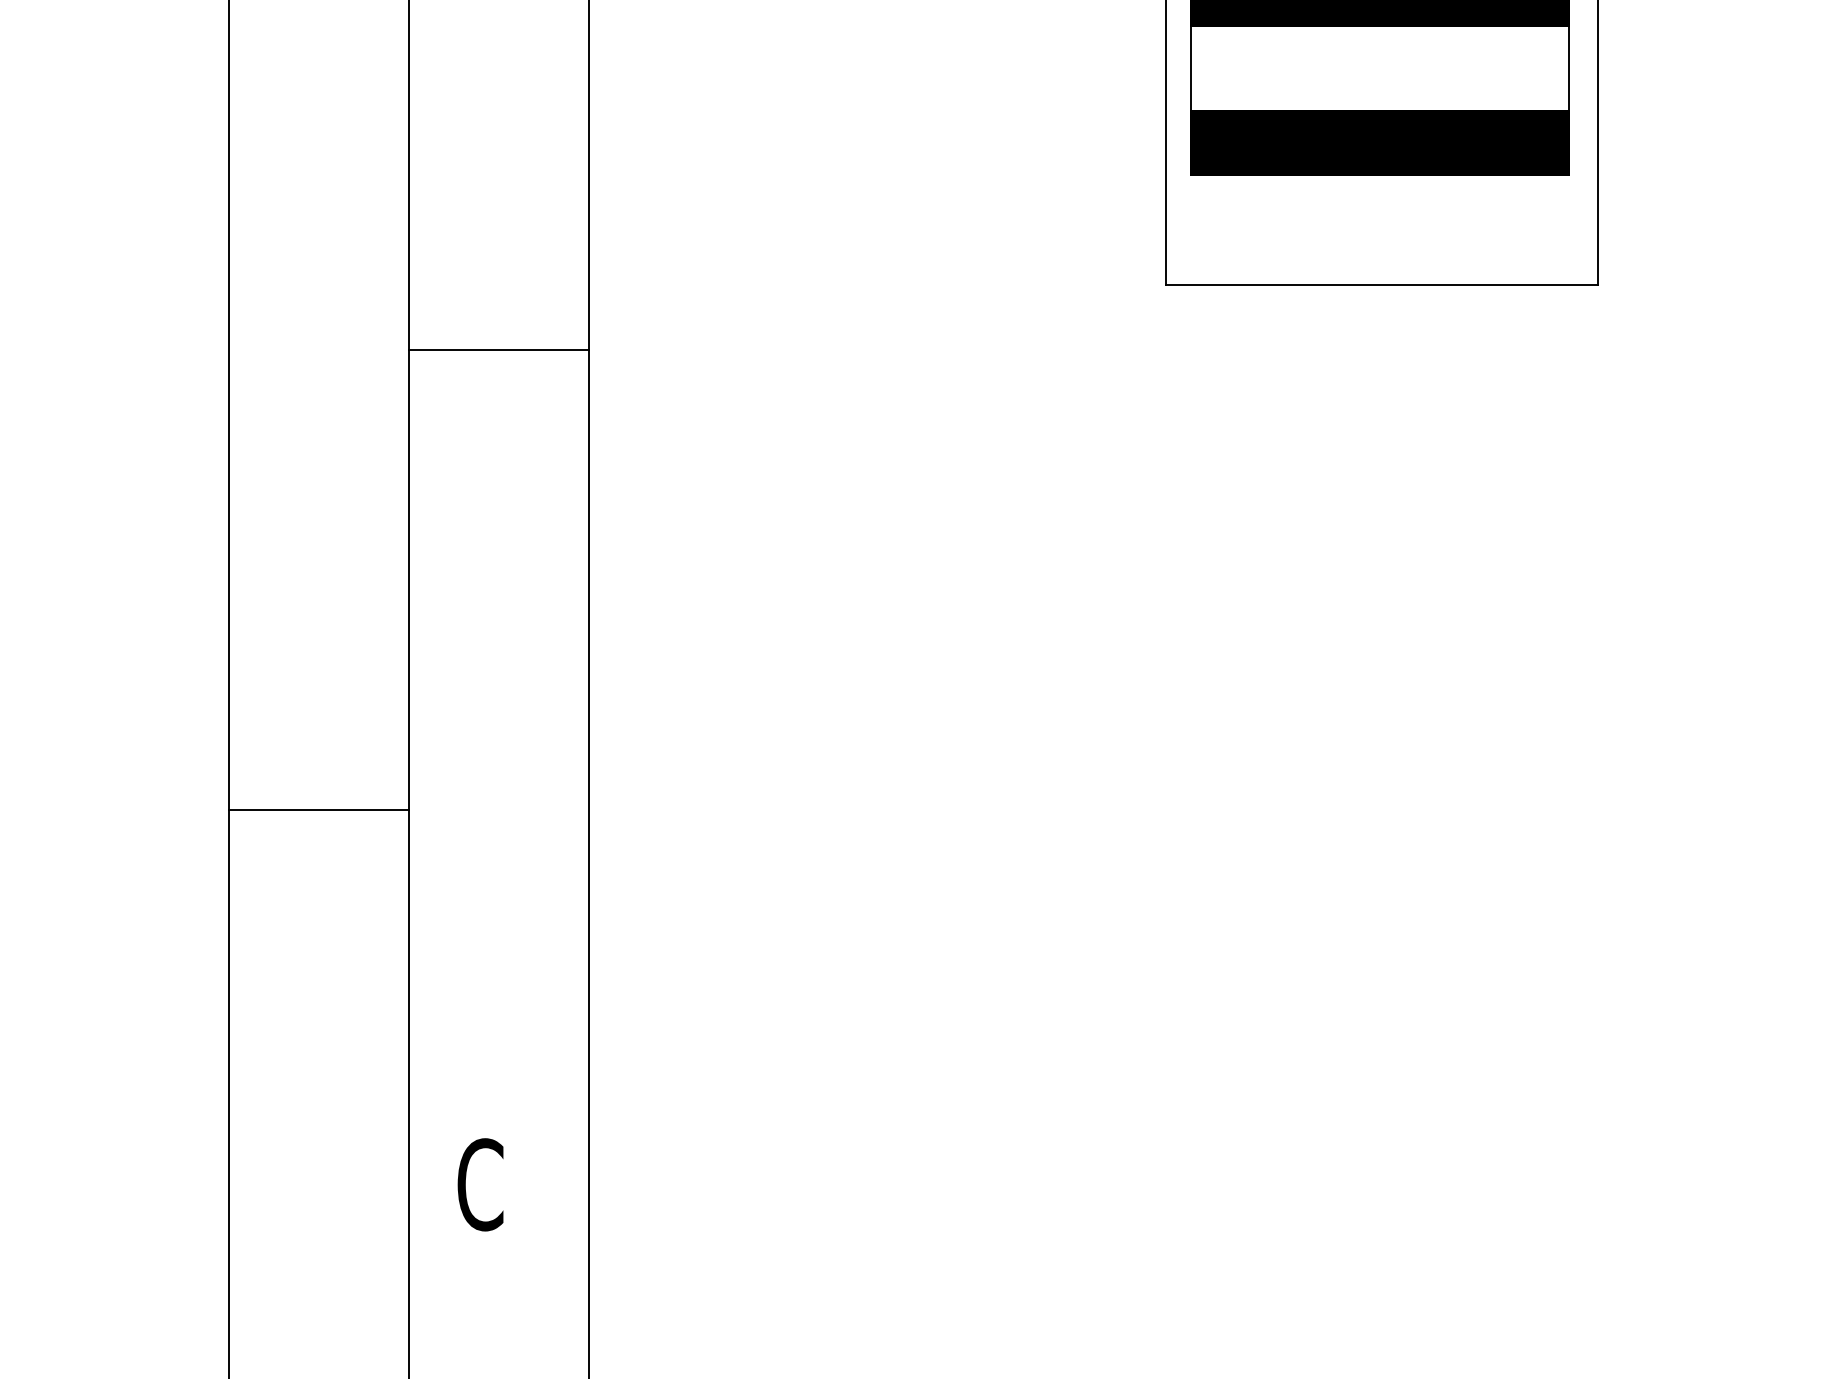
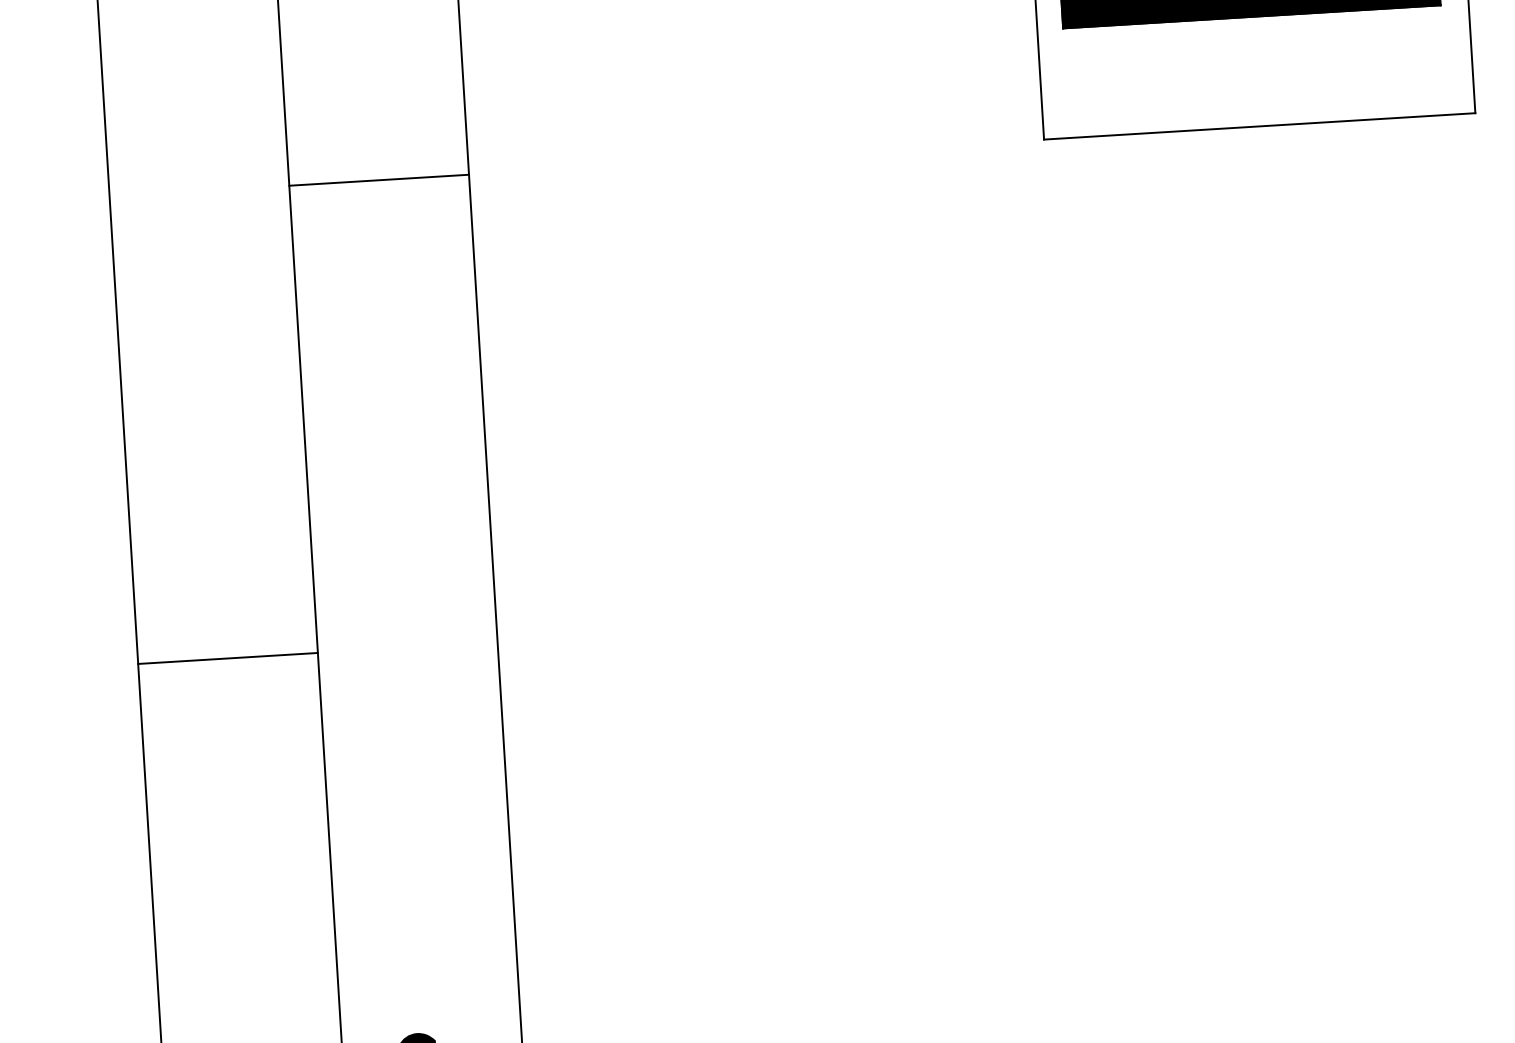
line: (499, 349) -> (379, 180), moved
line: (319, 809) -> (228, 658), moved

